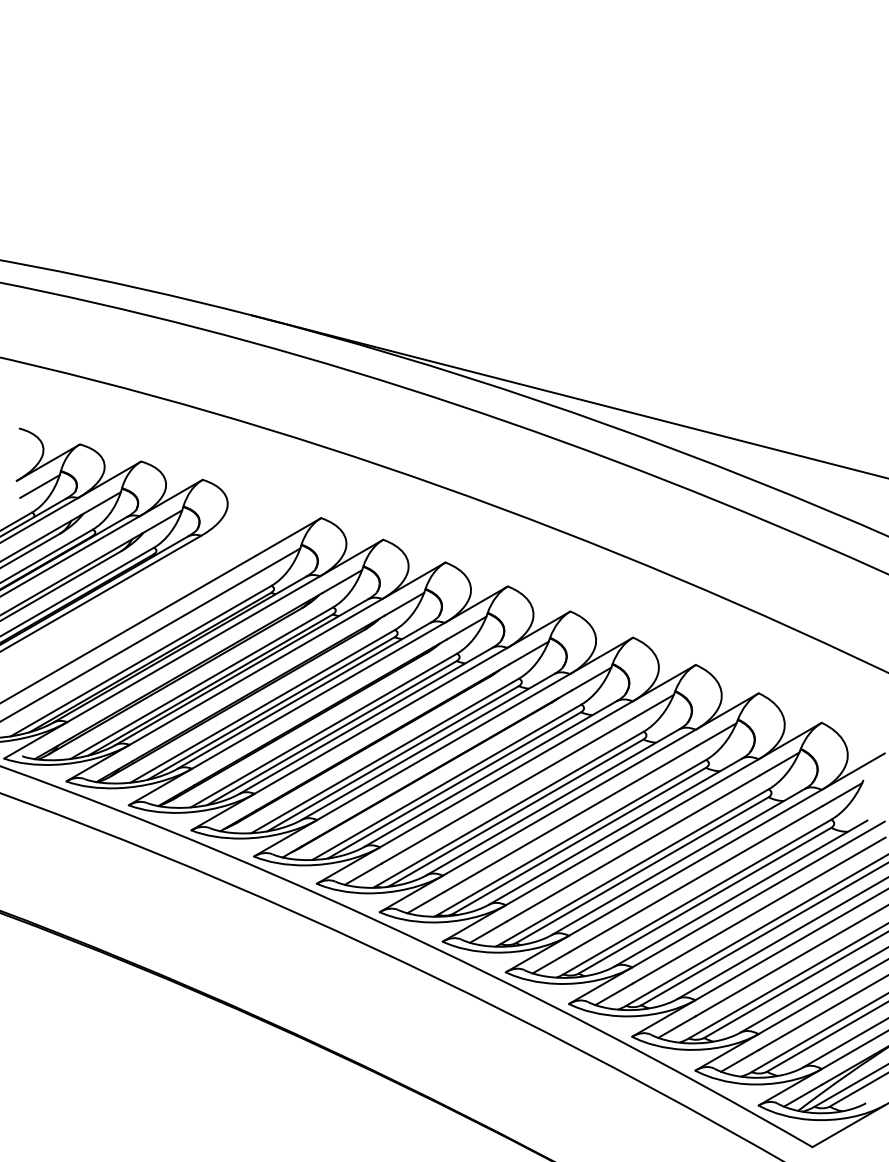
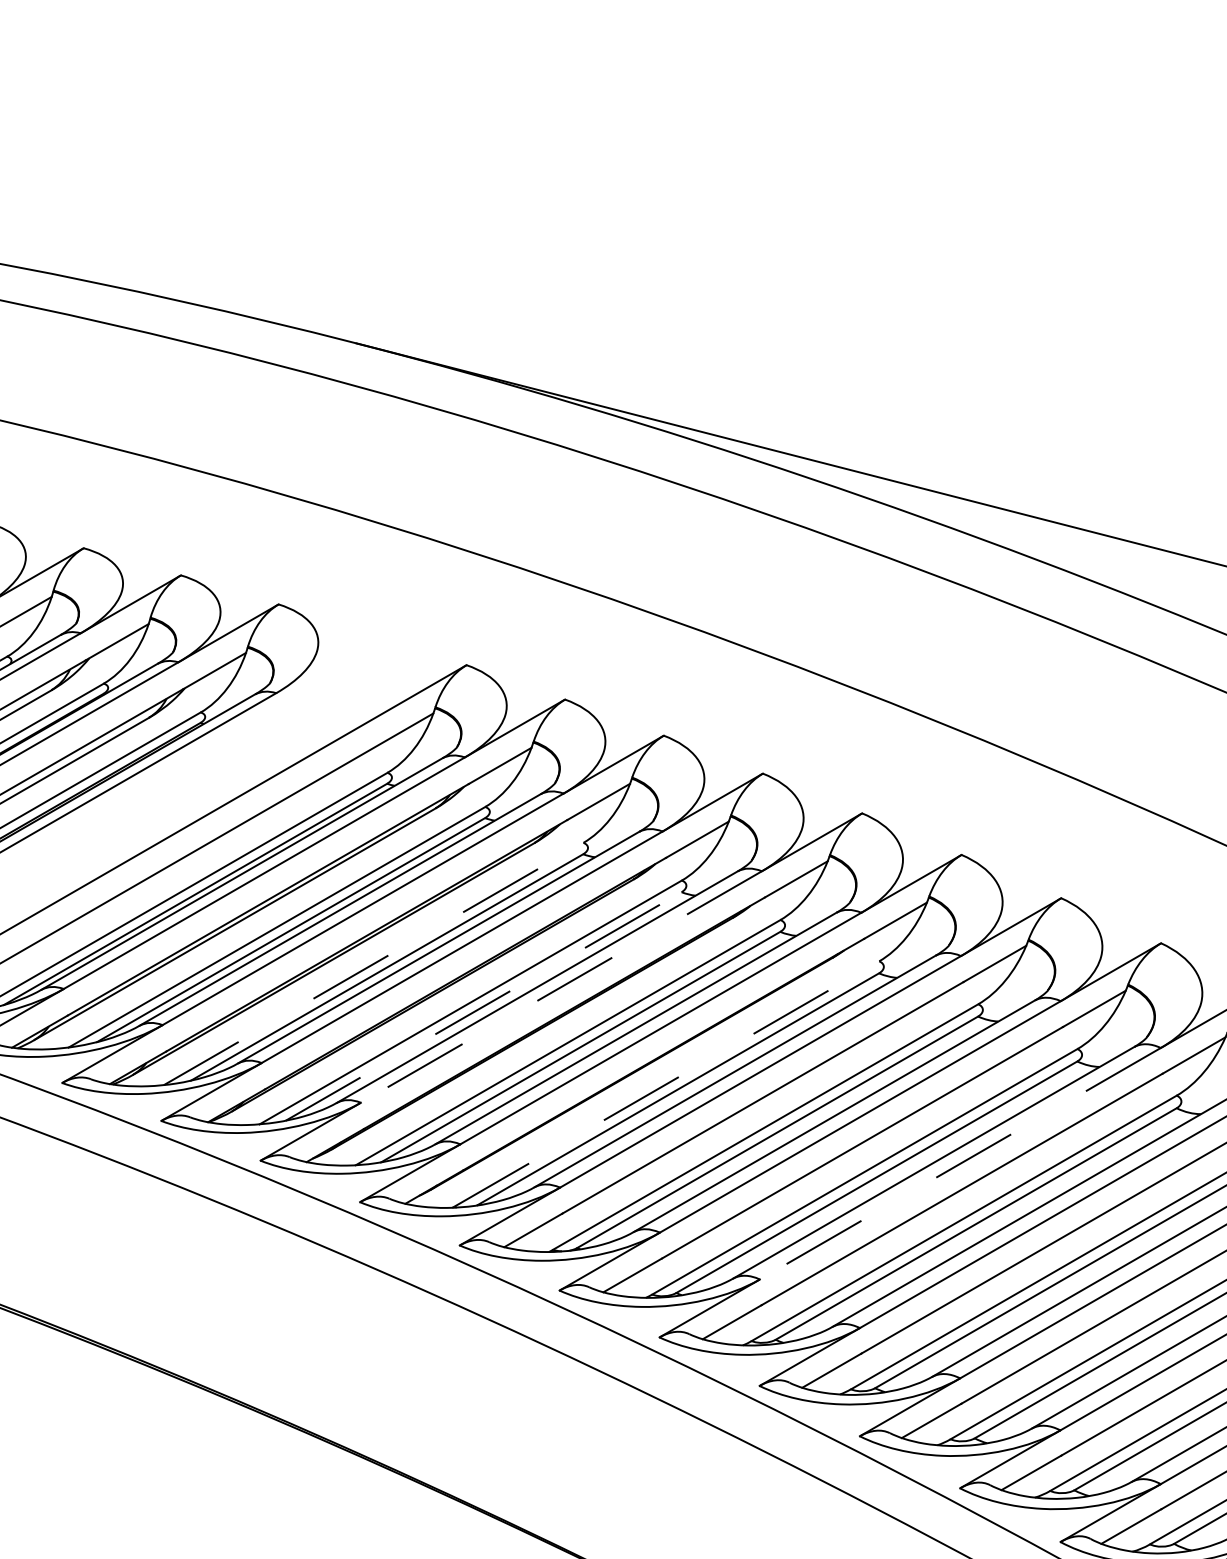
line: (262, 706) -> (373, 964), solid -> dashed
line: (380, 720) -> (560, 986), solid -> dashed
line: (332, 732) -> (484, 1005), solid -> dashed
line: (447, 782) -> (667, 1084), solid -> dashed
line: (632, 832) -> (960, 1164), solid -> dashed

